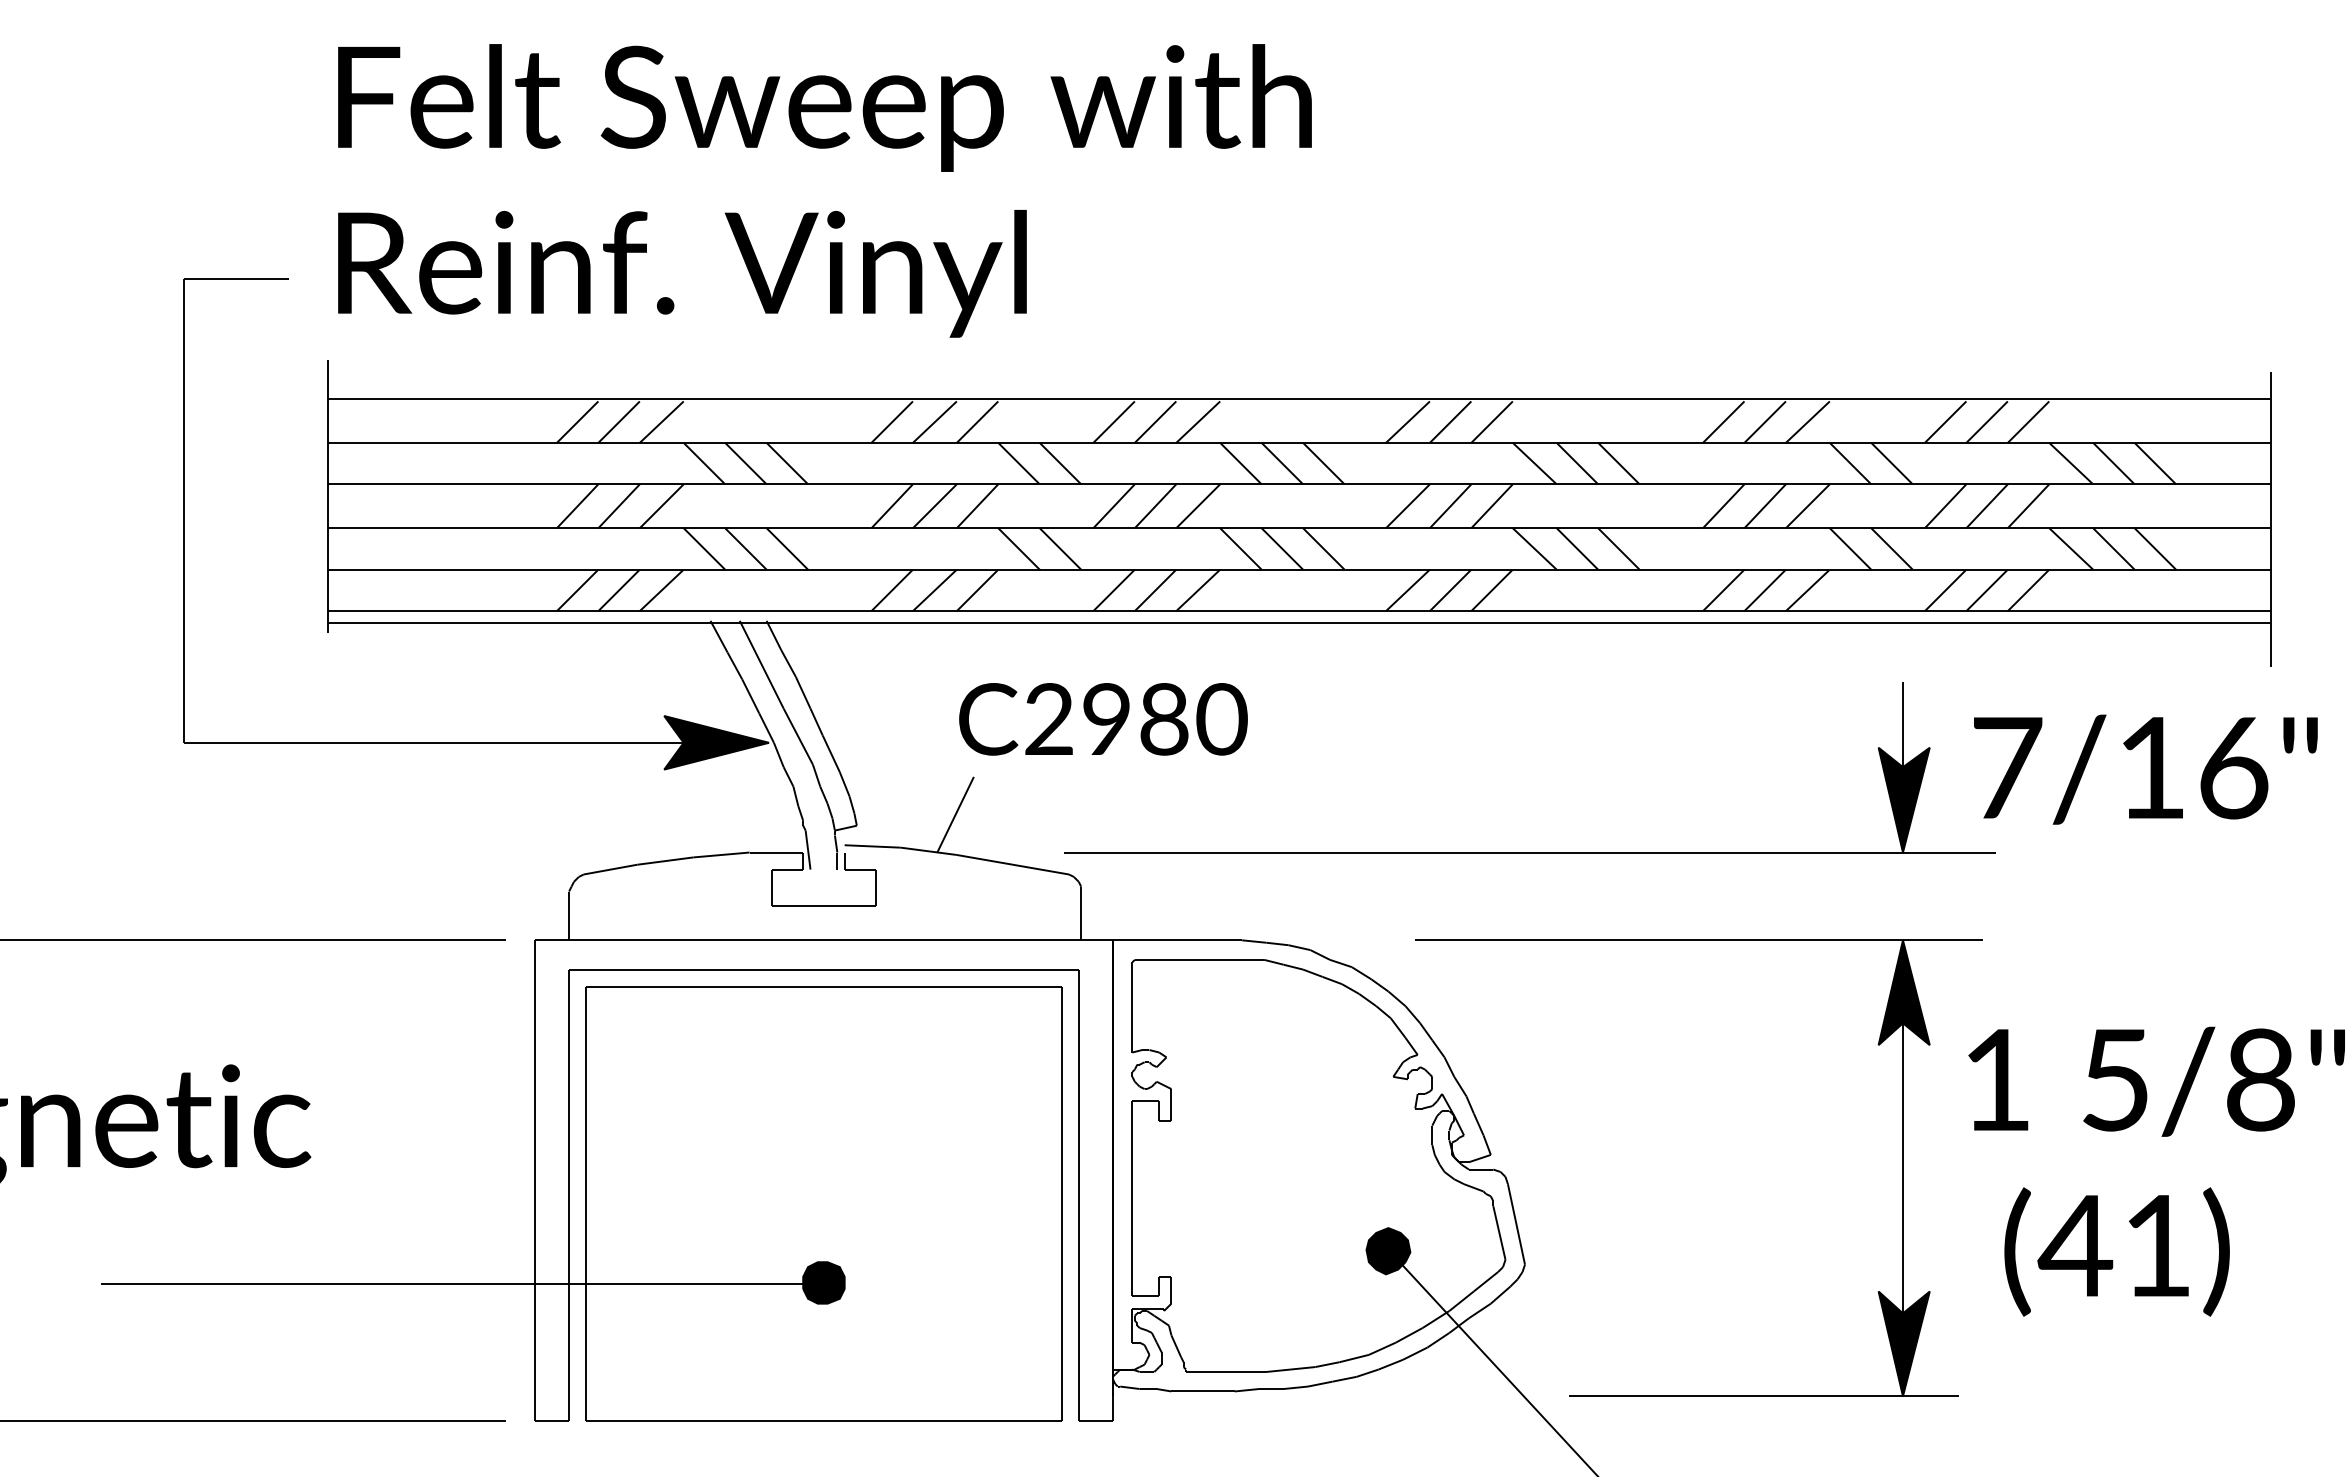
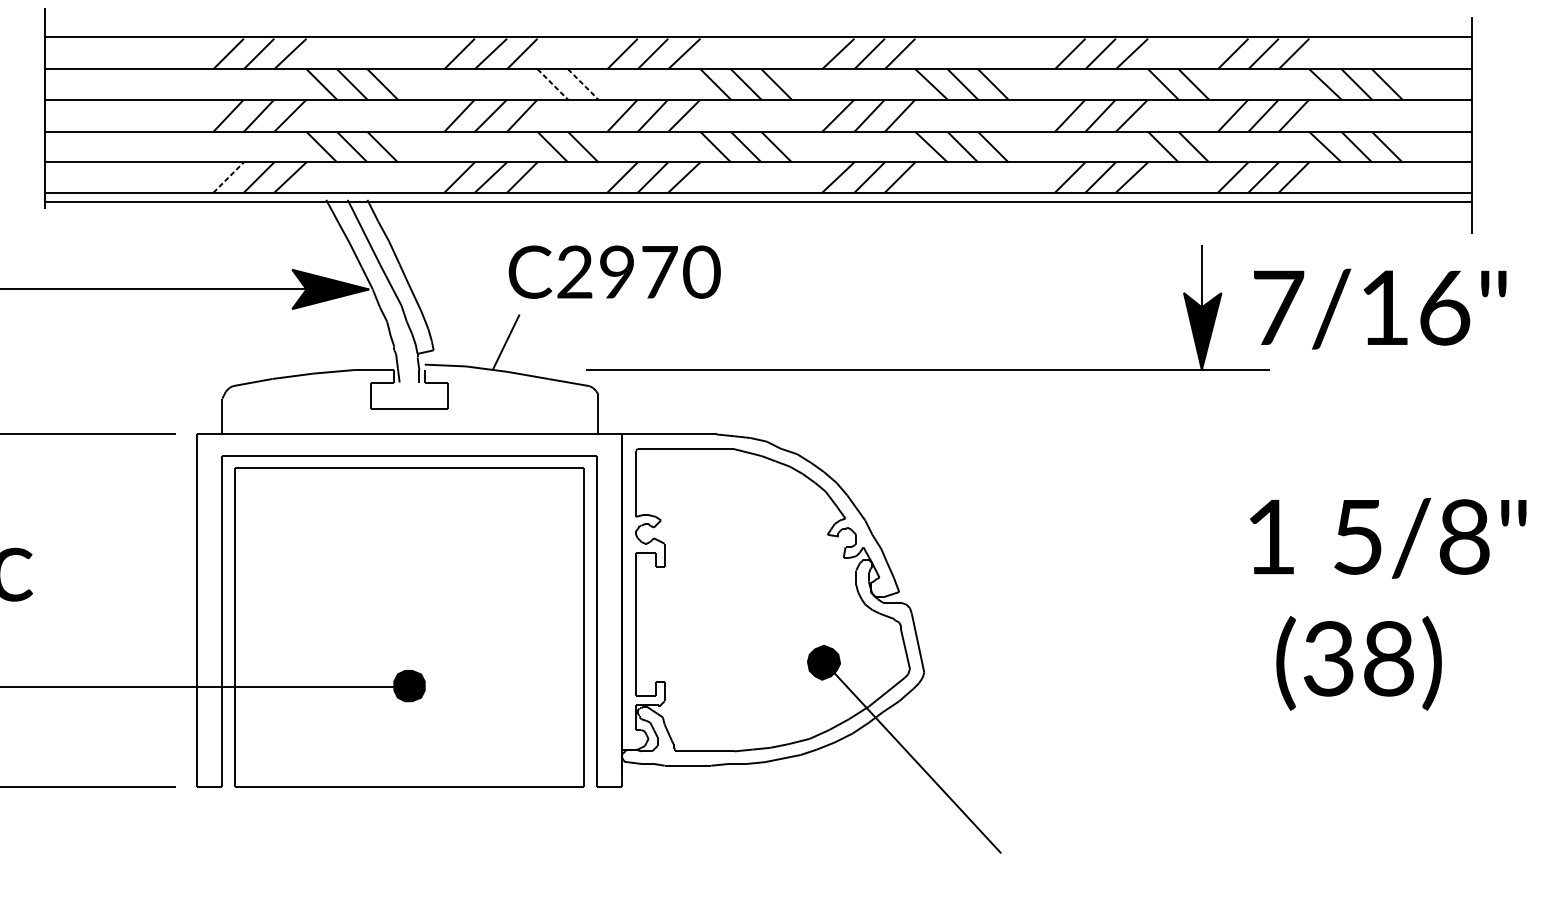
line: (1019, 463) -> (553, 84), solid -> dashed
line: (1060, 463) -> (583, 84), solid -> dashed
line: (578, 590) -> (229, 177), solid -> dashed
text: (1164, 719) -> (659, 272), C2980 -> C2970
part: (1902, 1167) -> (1201, 601), removed
text: (2114, 1245) -> (1357, 658), (41) -> (38)

